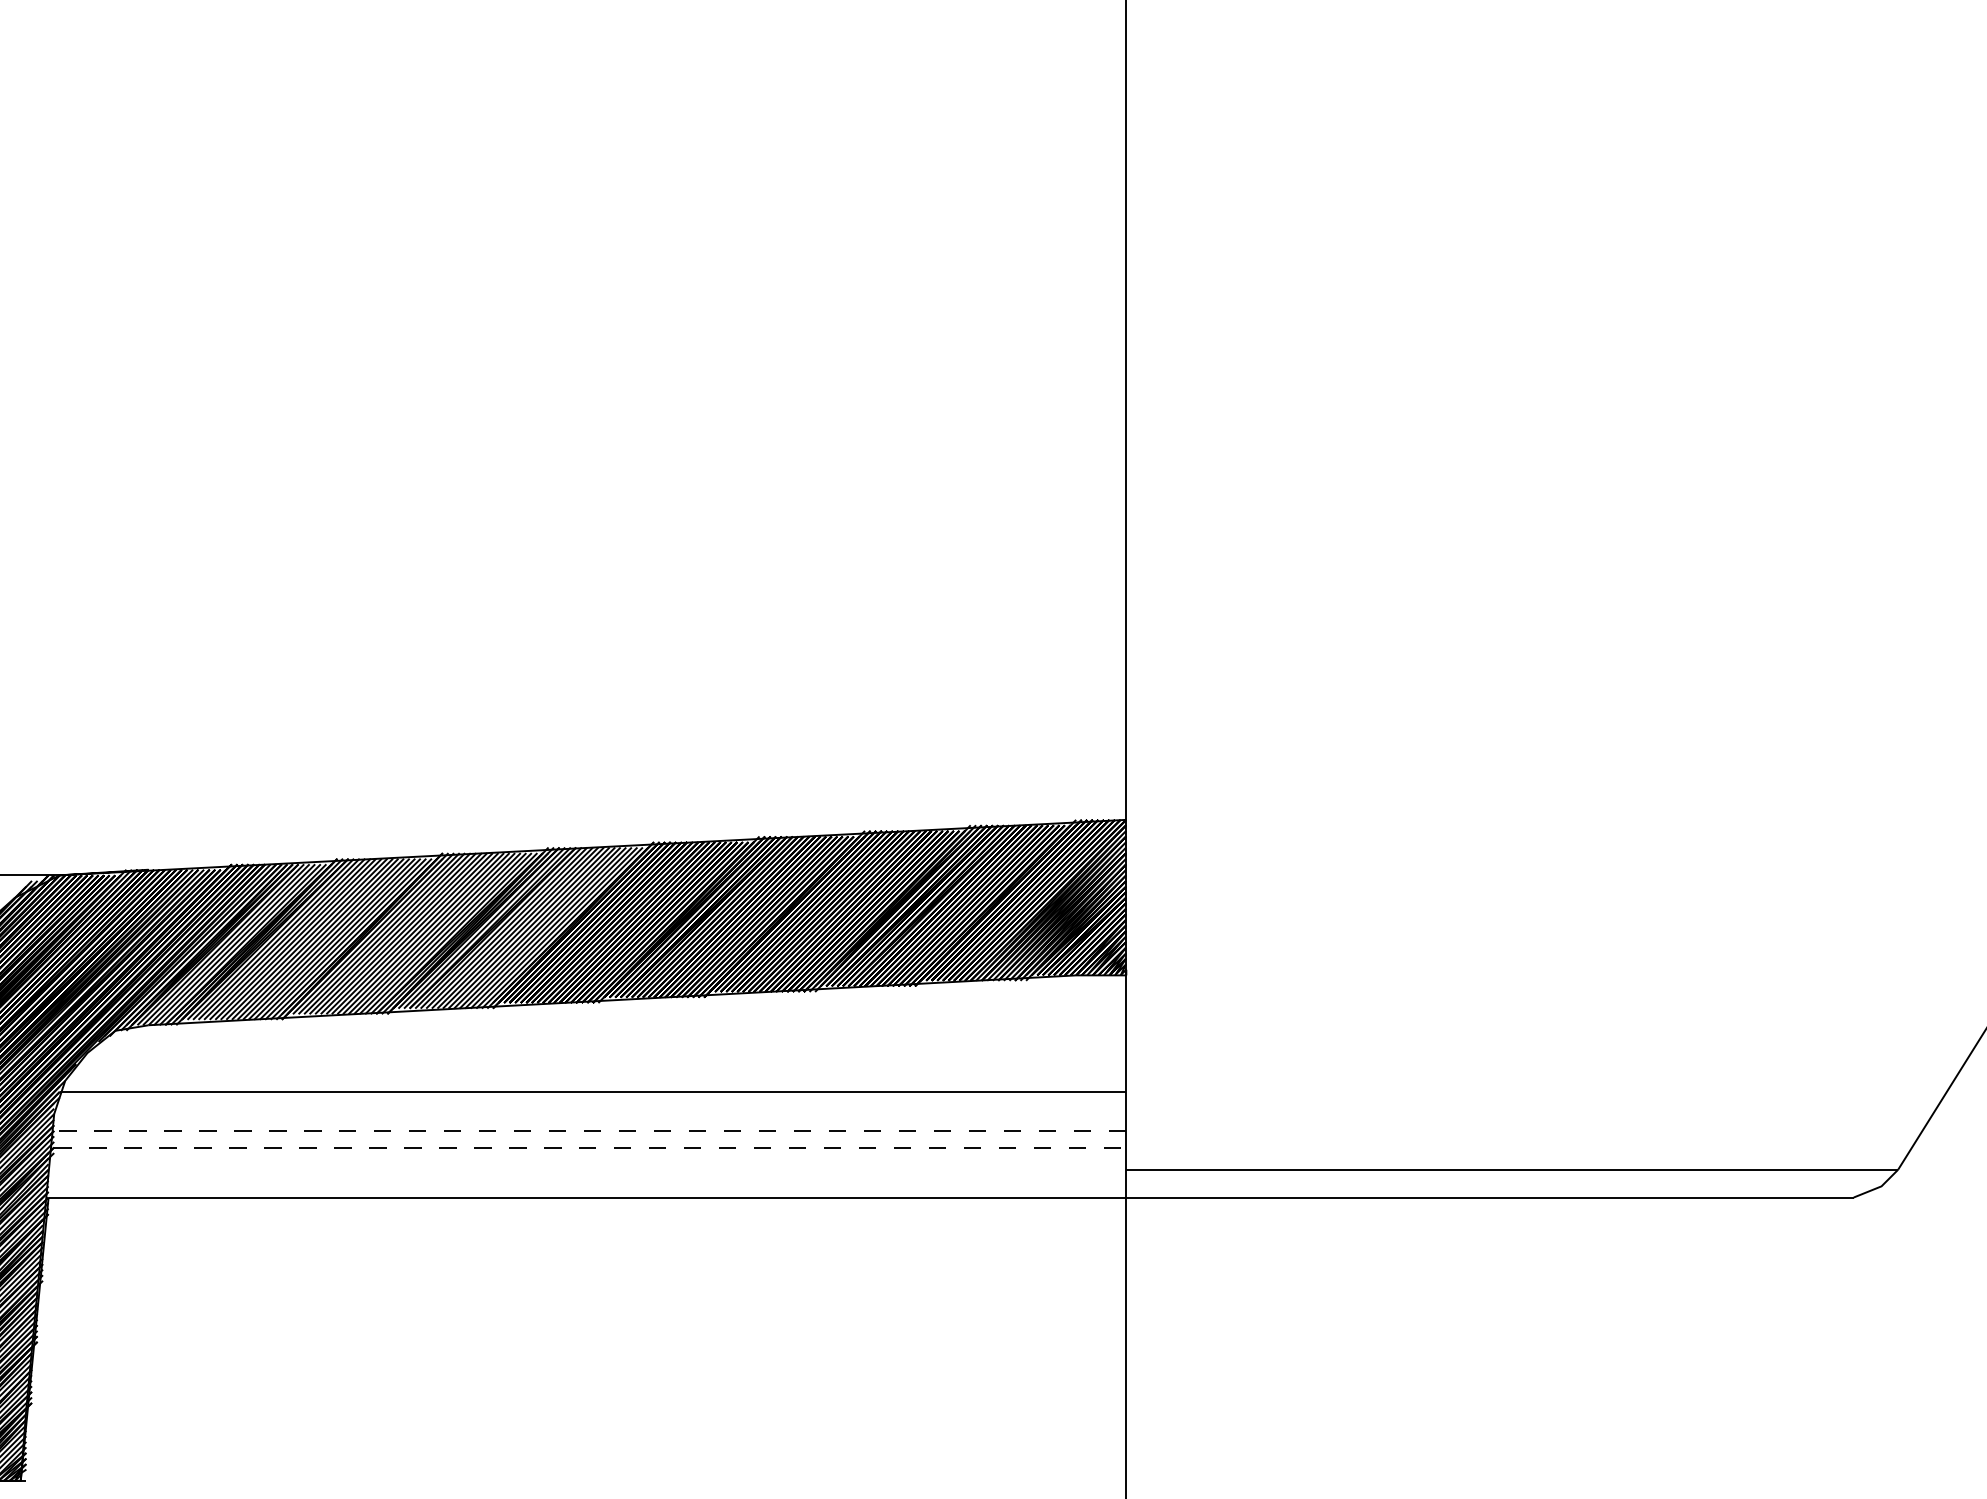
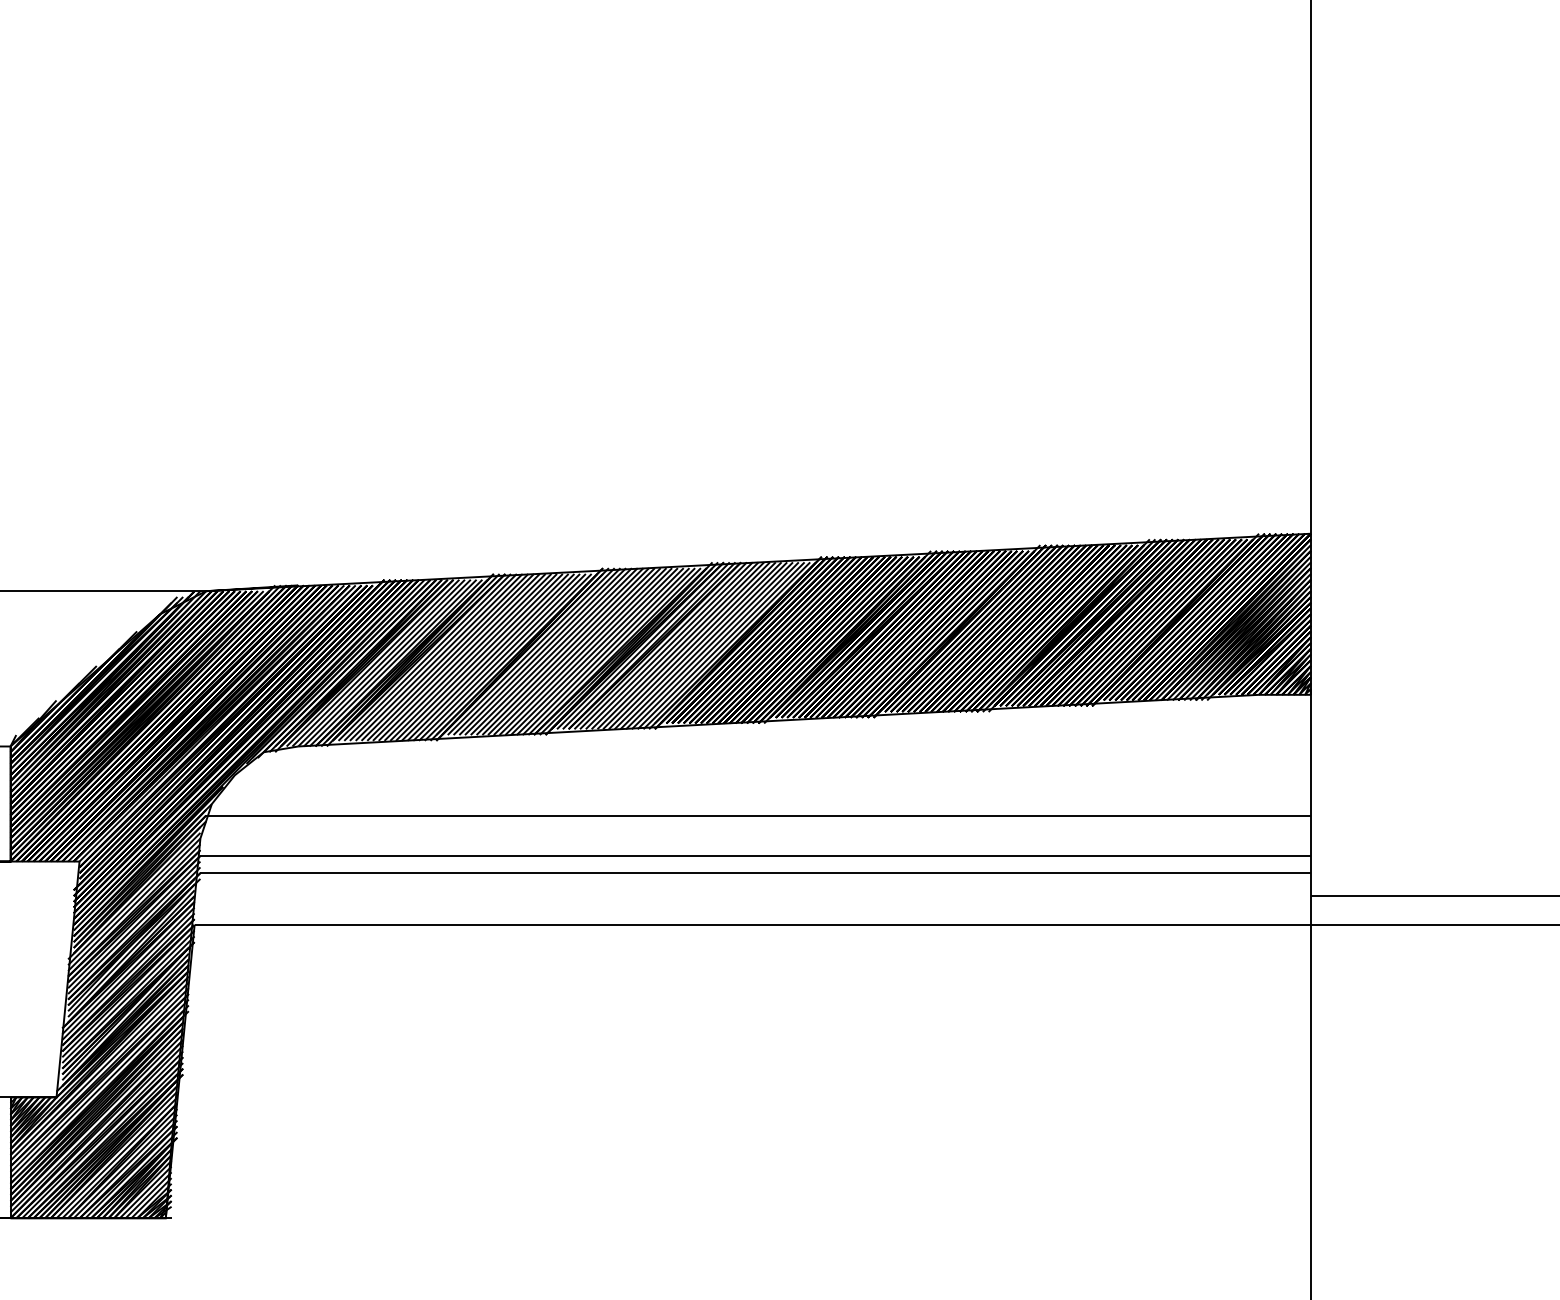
line: (590, 1130) -> (755, 855), dashed -> solid
line: (590, 1147) -> (755, 873), dashed -> solid

